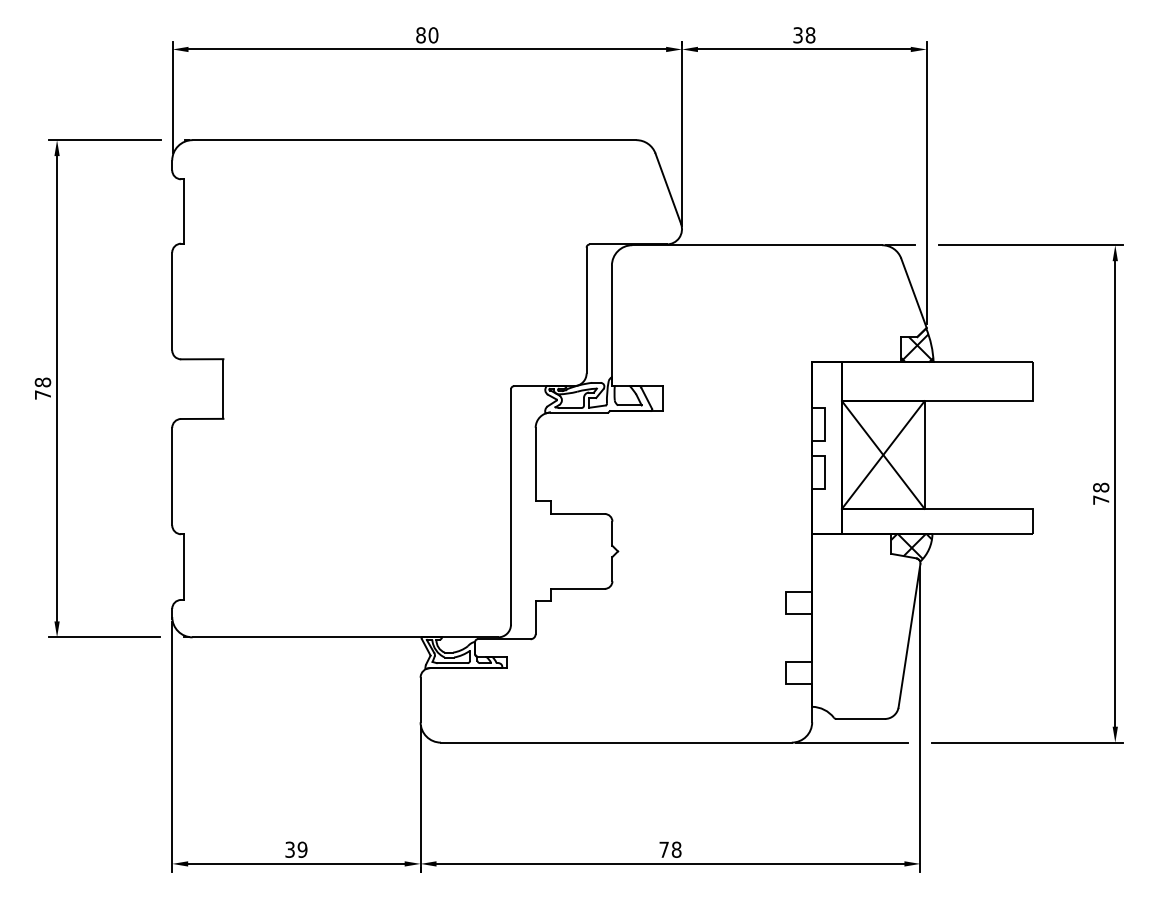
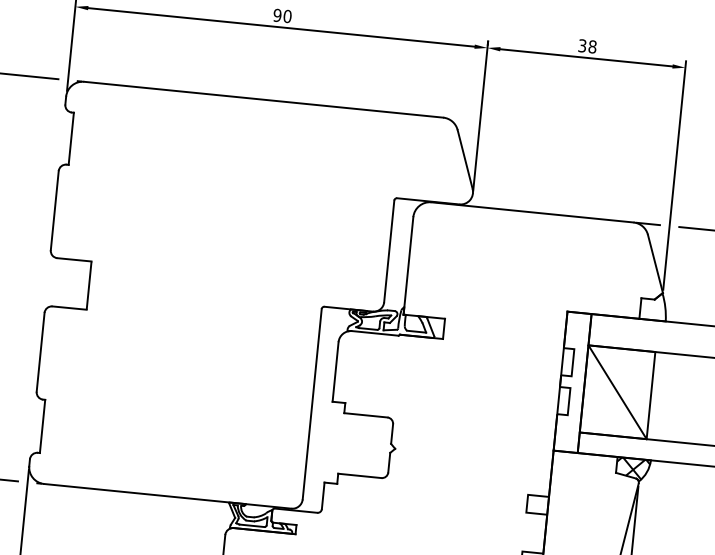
text: (420, 35) -> (277, 15), 80 -> 90
hatch: (917, 348) -> (653, 308), removed
line: (882, 454) -> (616, 391), removed

